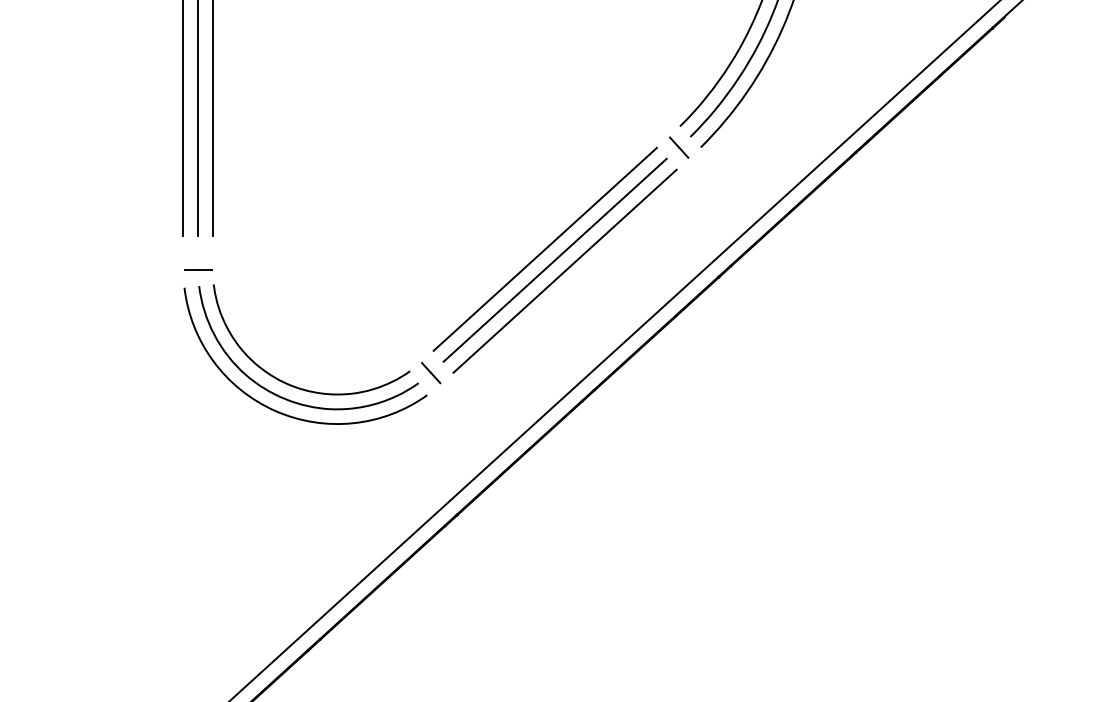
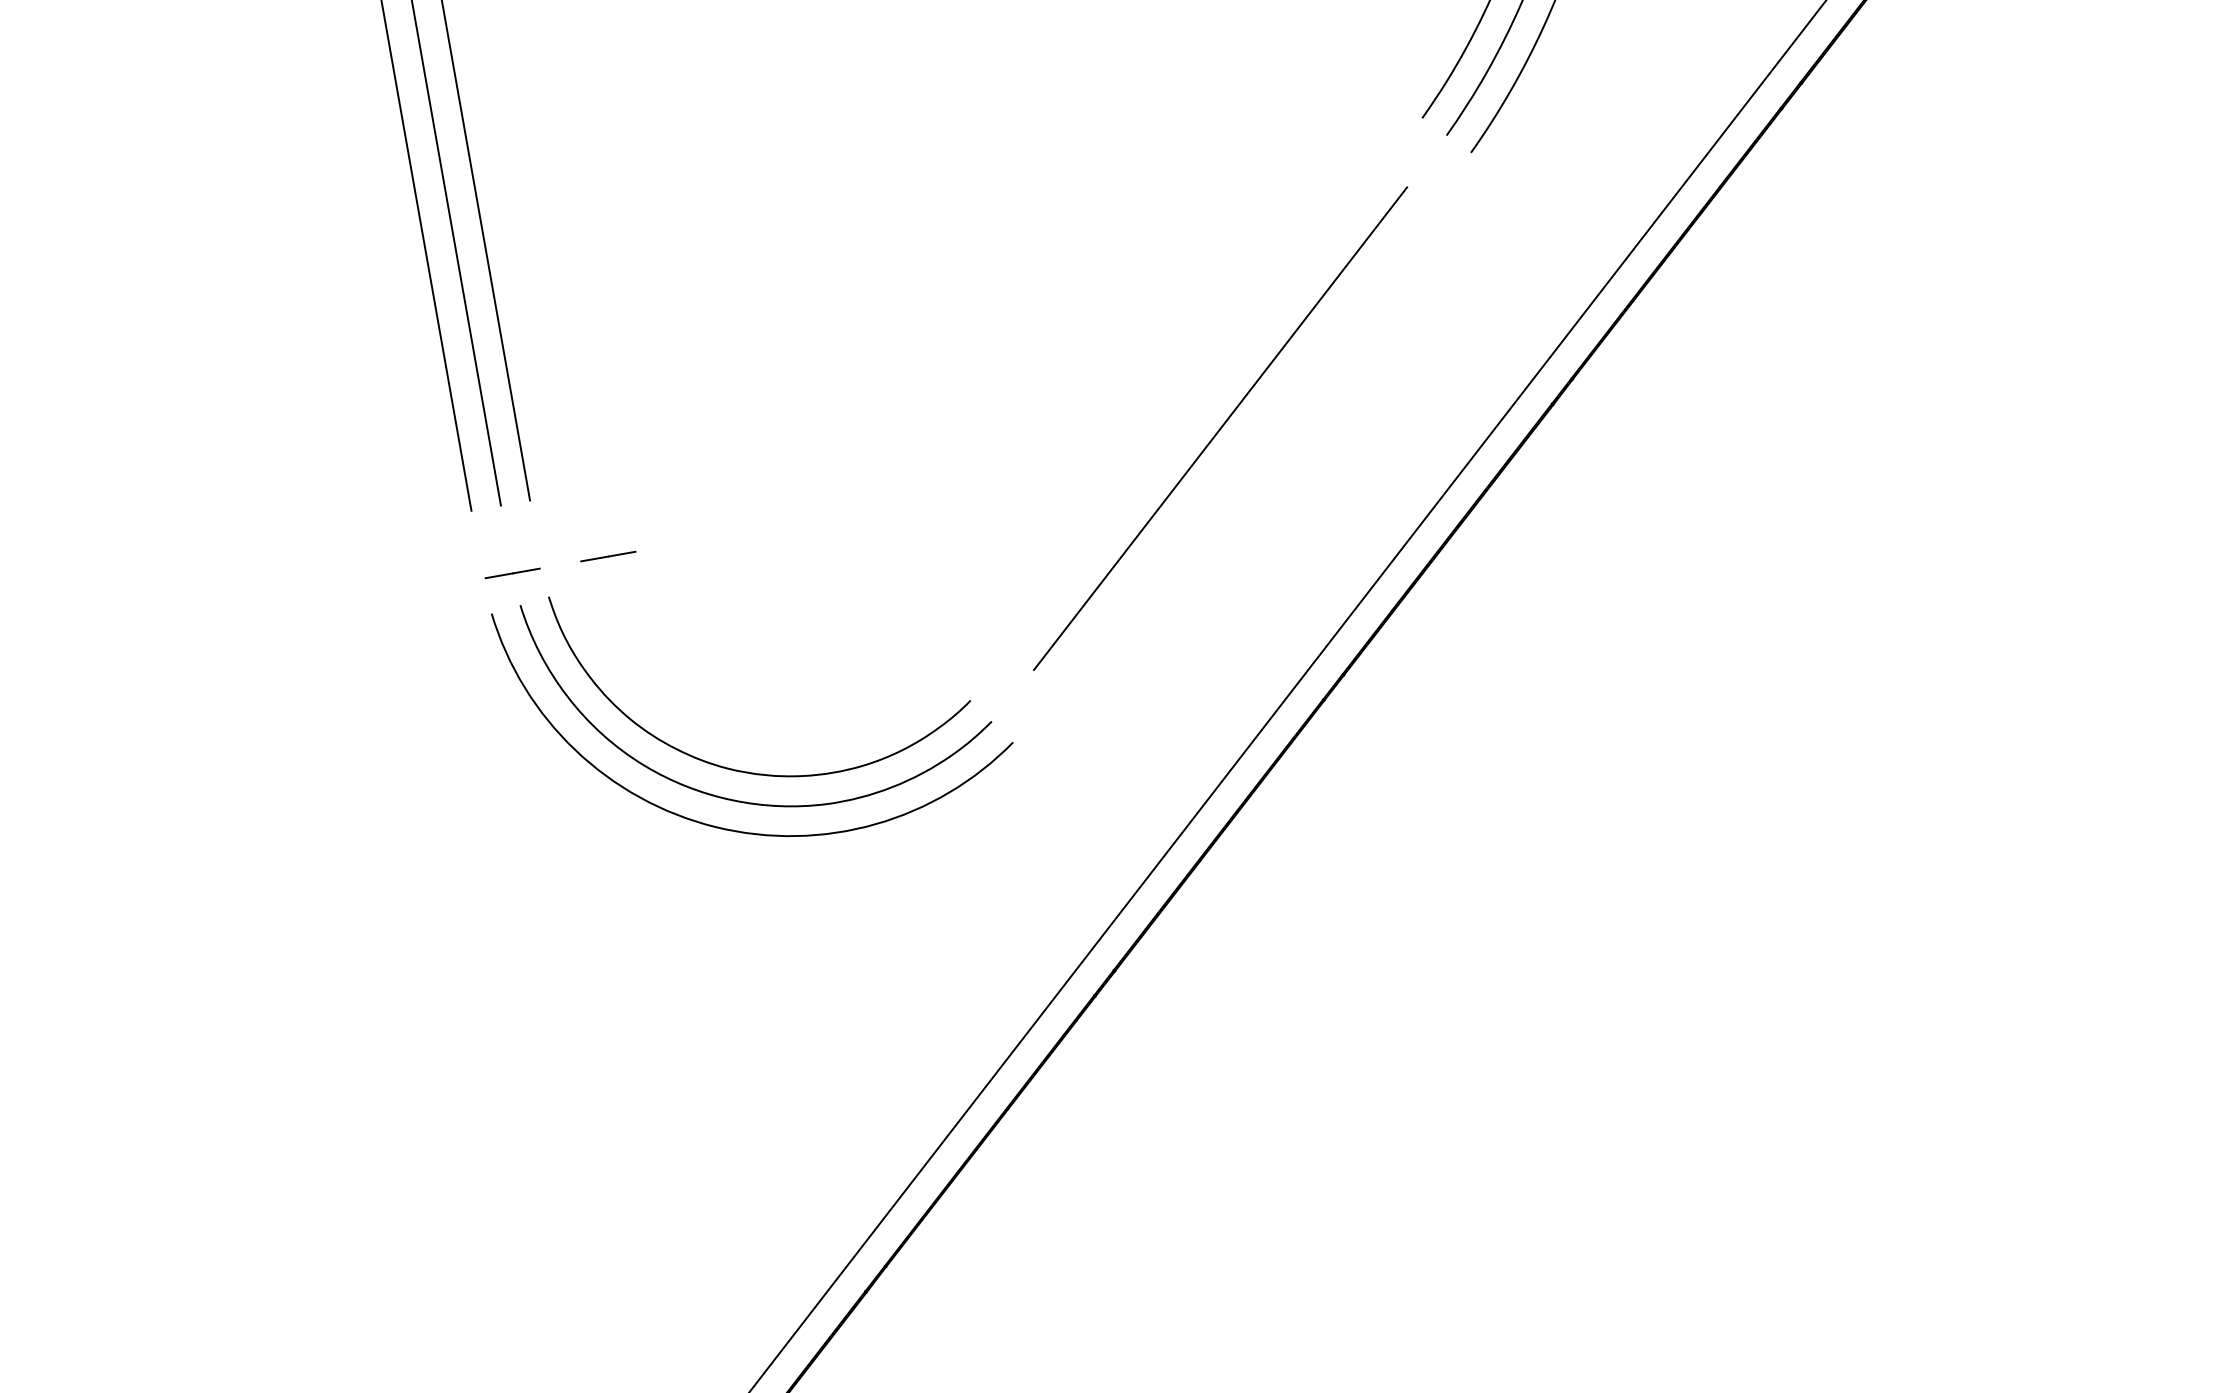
line: (679, 147) -> (1428, 160), removed
line: (544, 248) -> (1195, 408), removed
line: (246, 269) -> (608, 555), added
line: (564, 270) -> (1242, 445), removed
line: (431, 373) -> (1013, 697), removed

